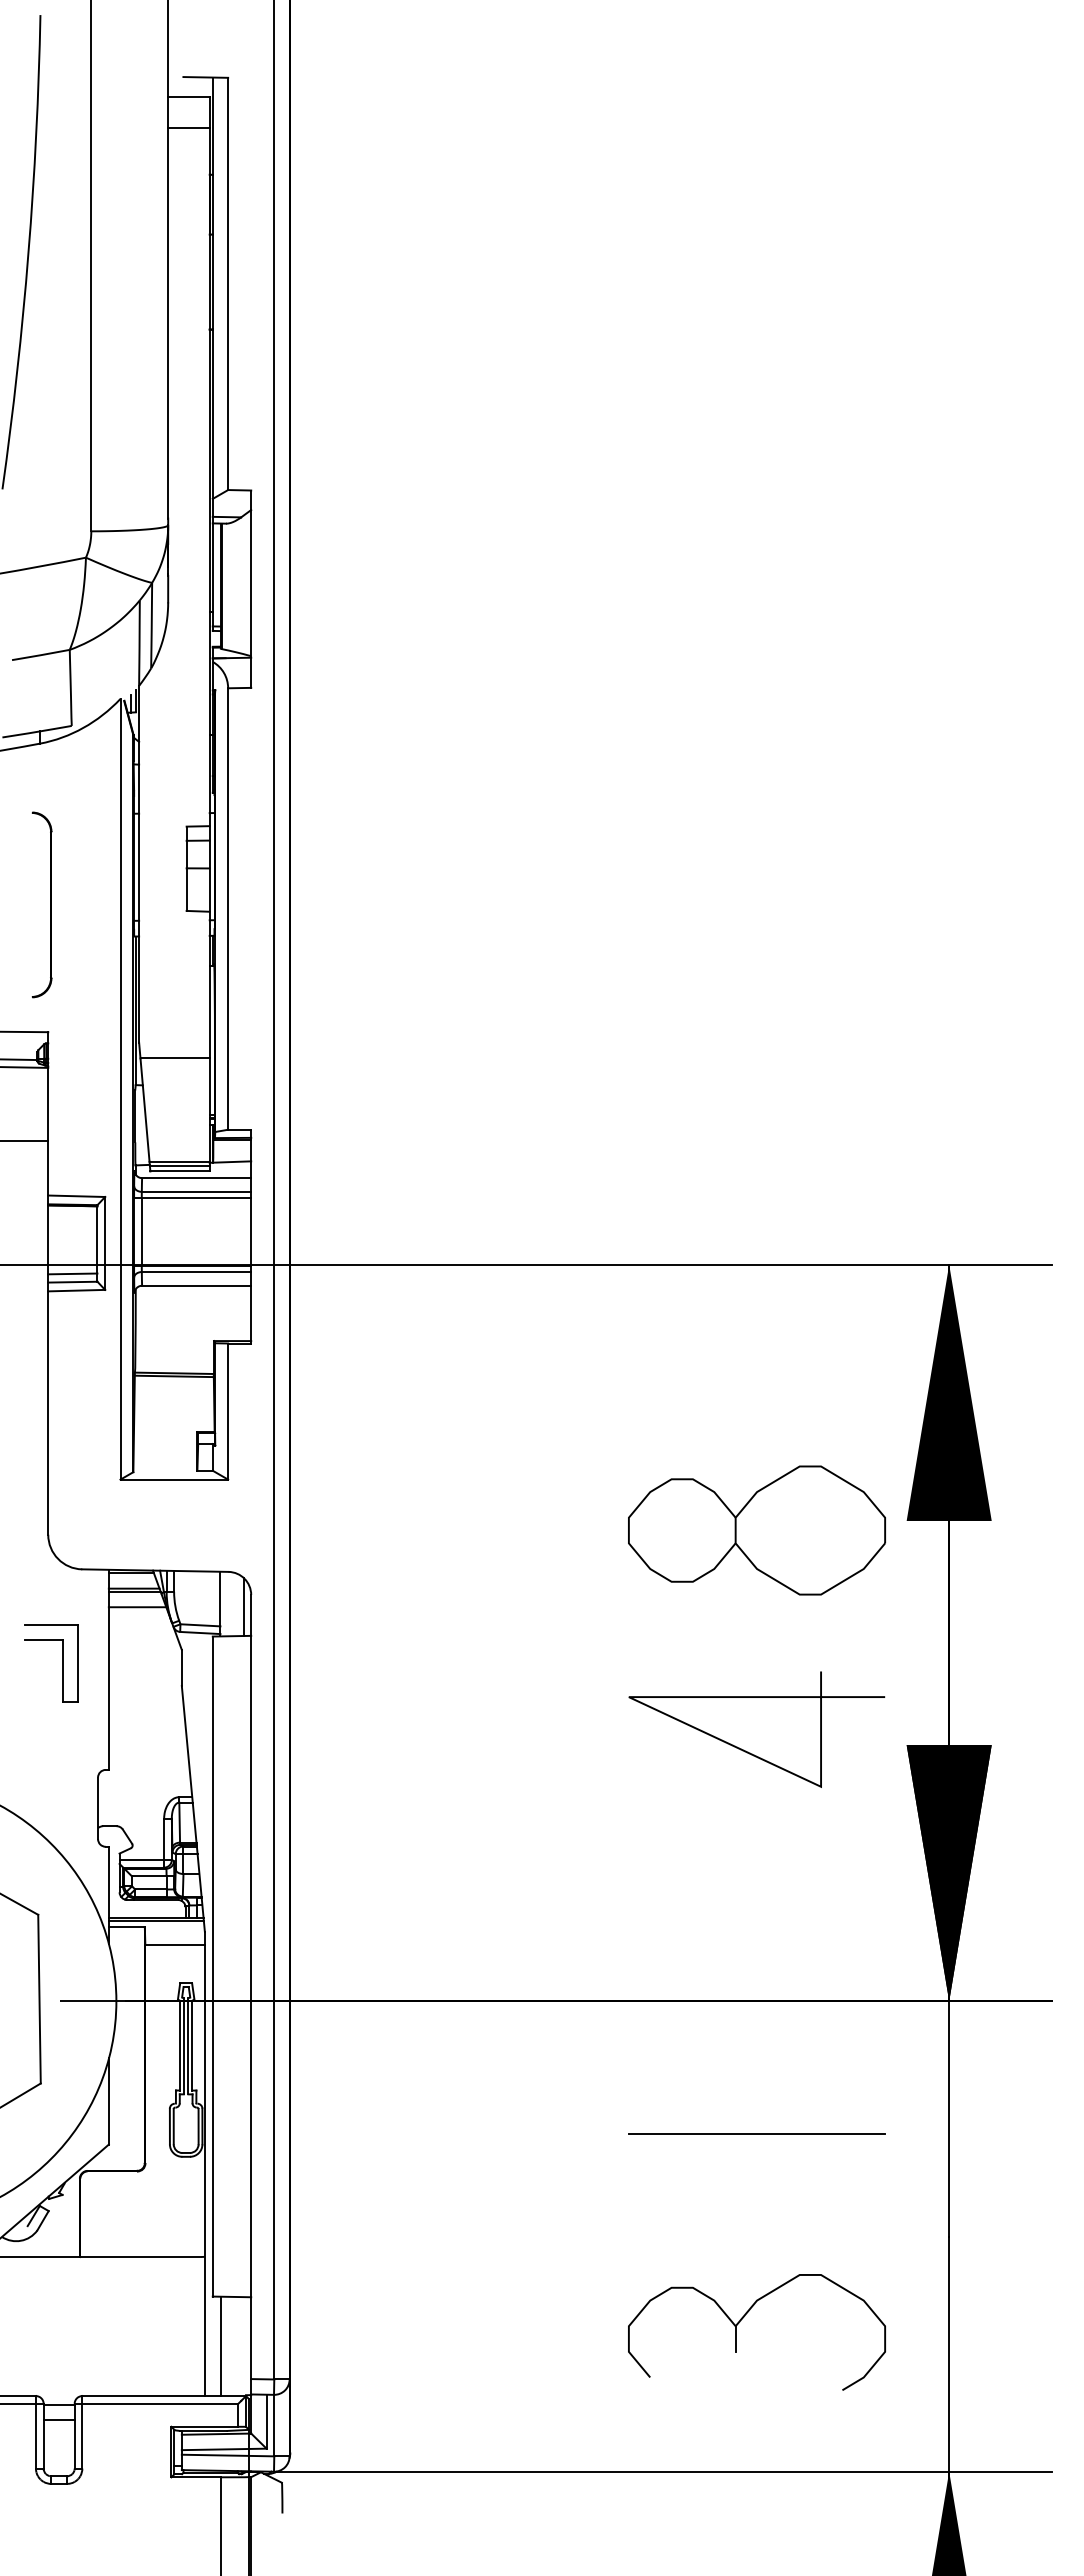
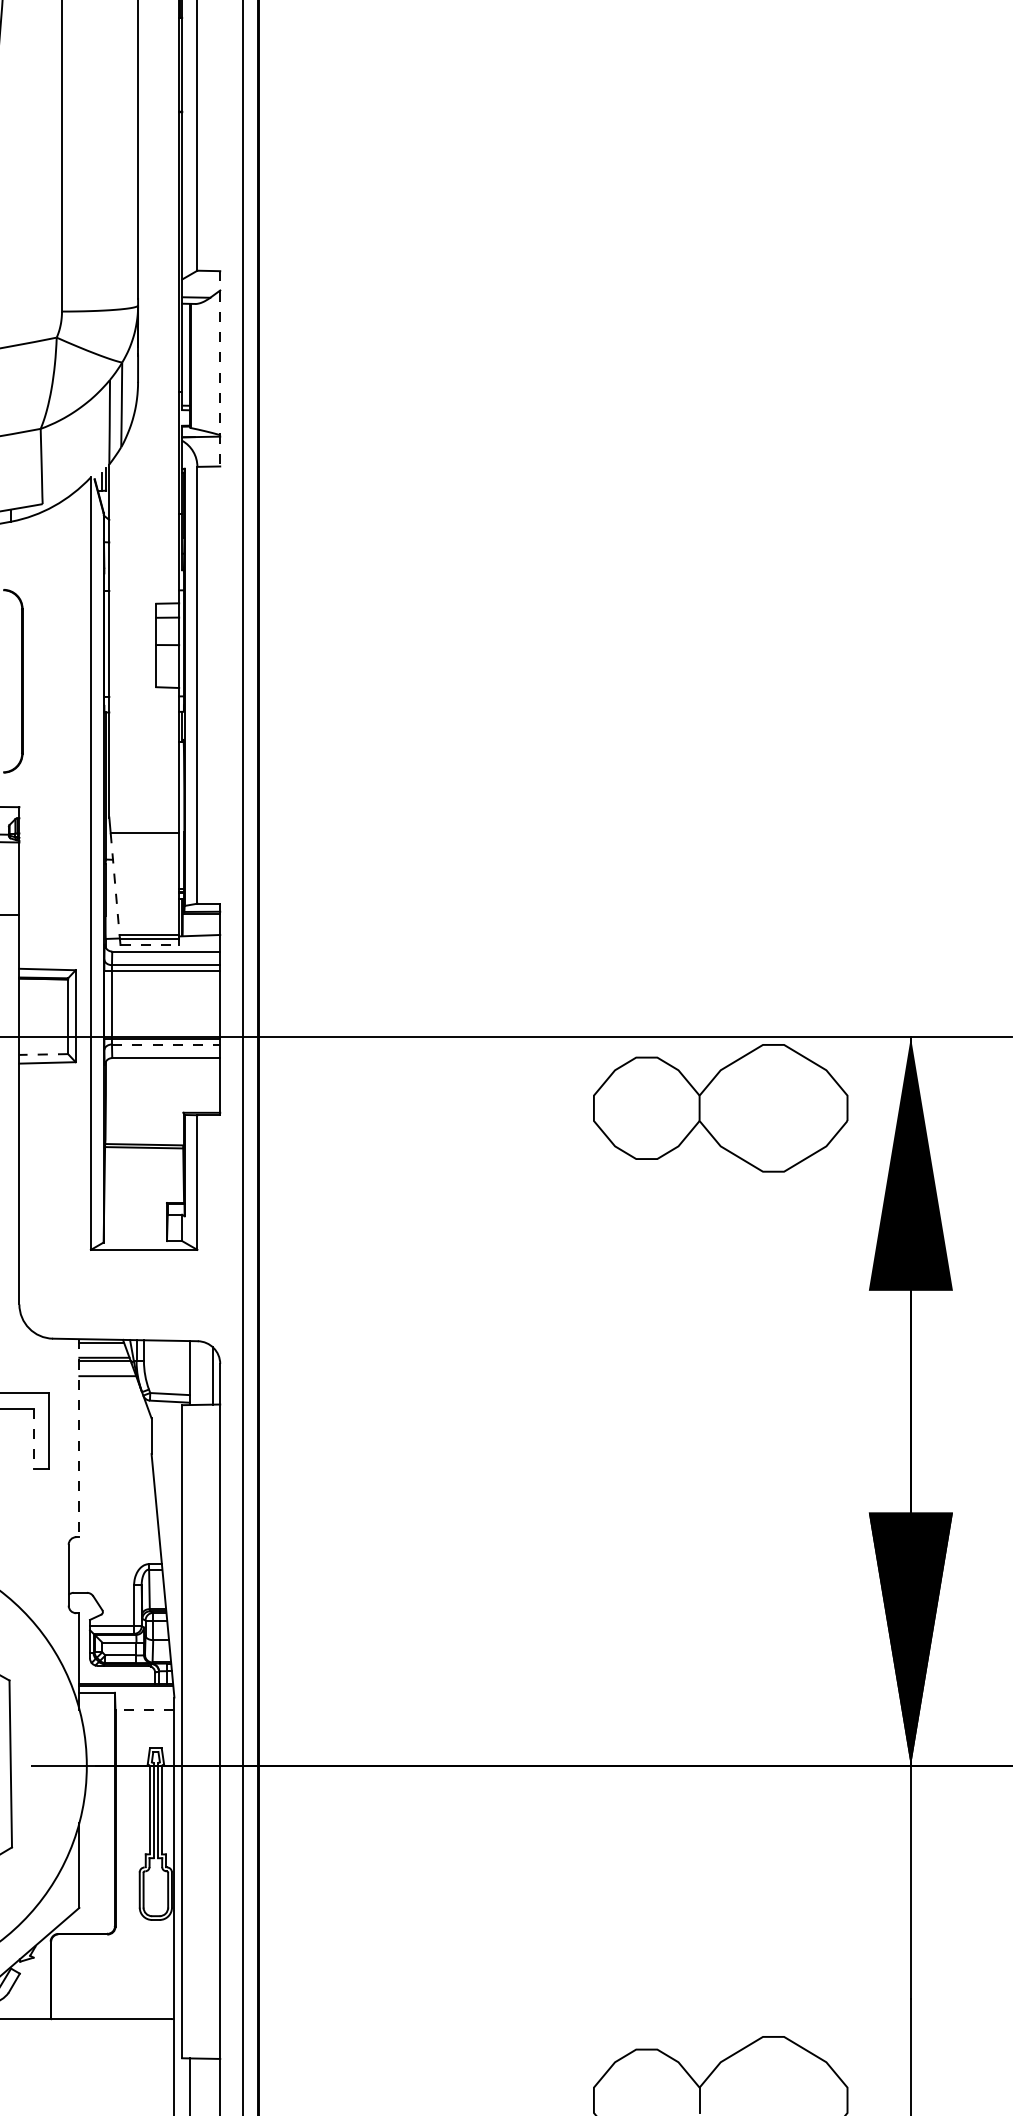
line: (251, 589) -> (220, 369), solid -> dashed
line: (145, 1110) -> (115, 884), solid -> dashed
line: (180, 1171) -> (150, 945), solid -> dashed
line: (196, 1272) -> (166, 1044), solid -> dashed
line: (72, 1273) -> (43, 1045), removed
line: (72, 1282) -> (43, 1054), solid -> dashed
part: (756, 1530) -> (720, 1108), moved
line: (62, 1670) -> (33, 1438), solid -> dashed
line: (108, 1670) -> (79, 1438), solid -> dashed
line: (748, 1751) -> (712, 1518), removed
line: (175, 1944) -> (145, 1709), solid -> dashed
line: (756, 2134) -> (720, 1897), removed

